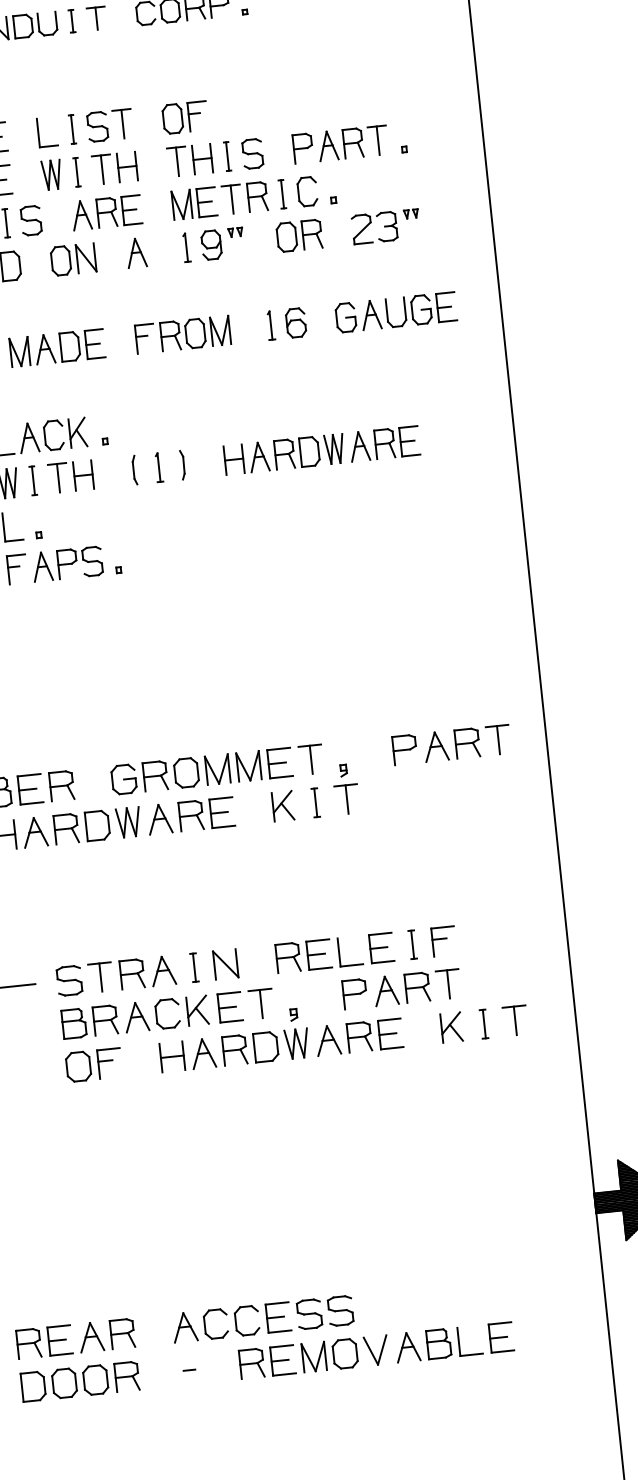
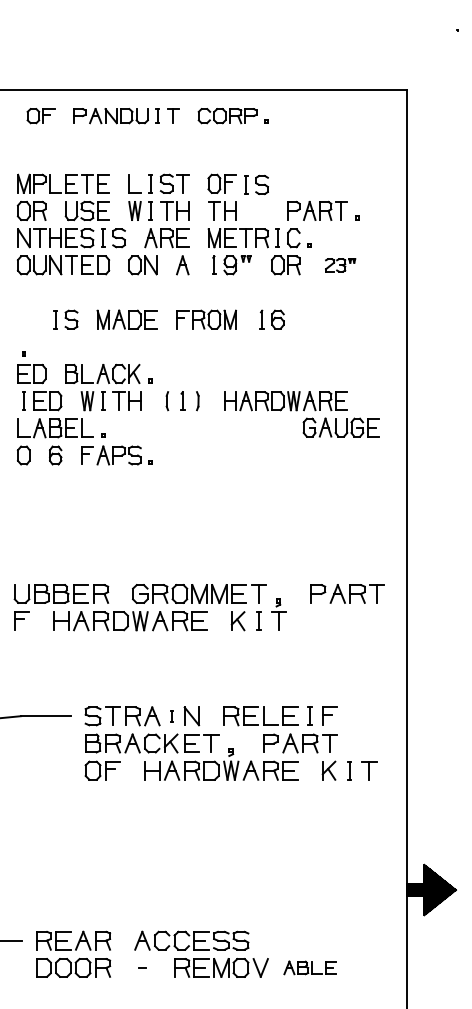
part: (243, 154) -> (256, 184), moved
part: (385, 227) -> (340, 265), size x0.7
part: (394, 312) -> (340, 427), moved
part: (193, 966) -> (171, 715), size x0.6
part: (453, 1341) -> (309, 967), size x0.7

